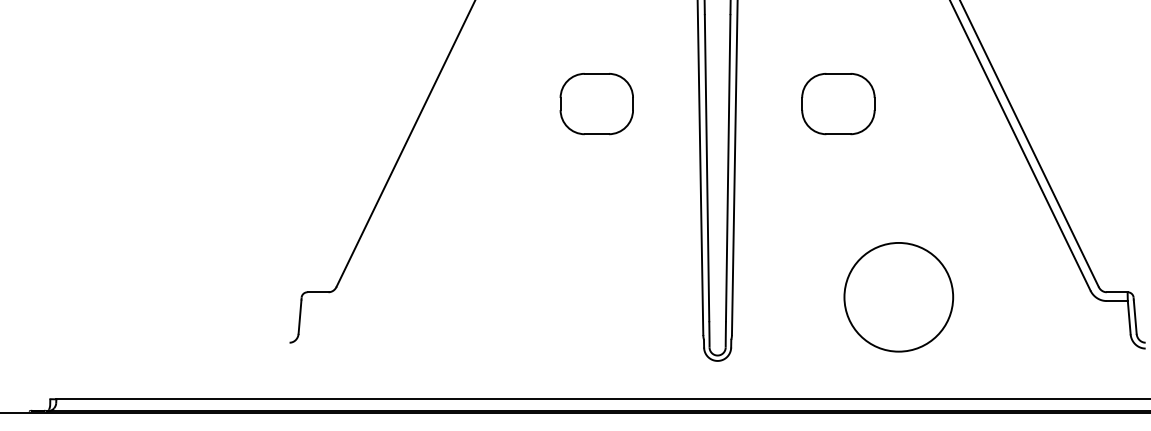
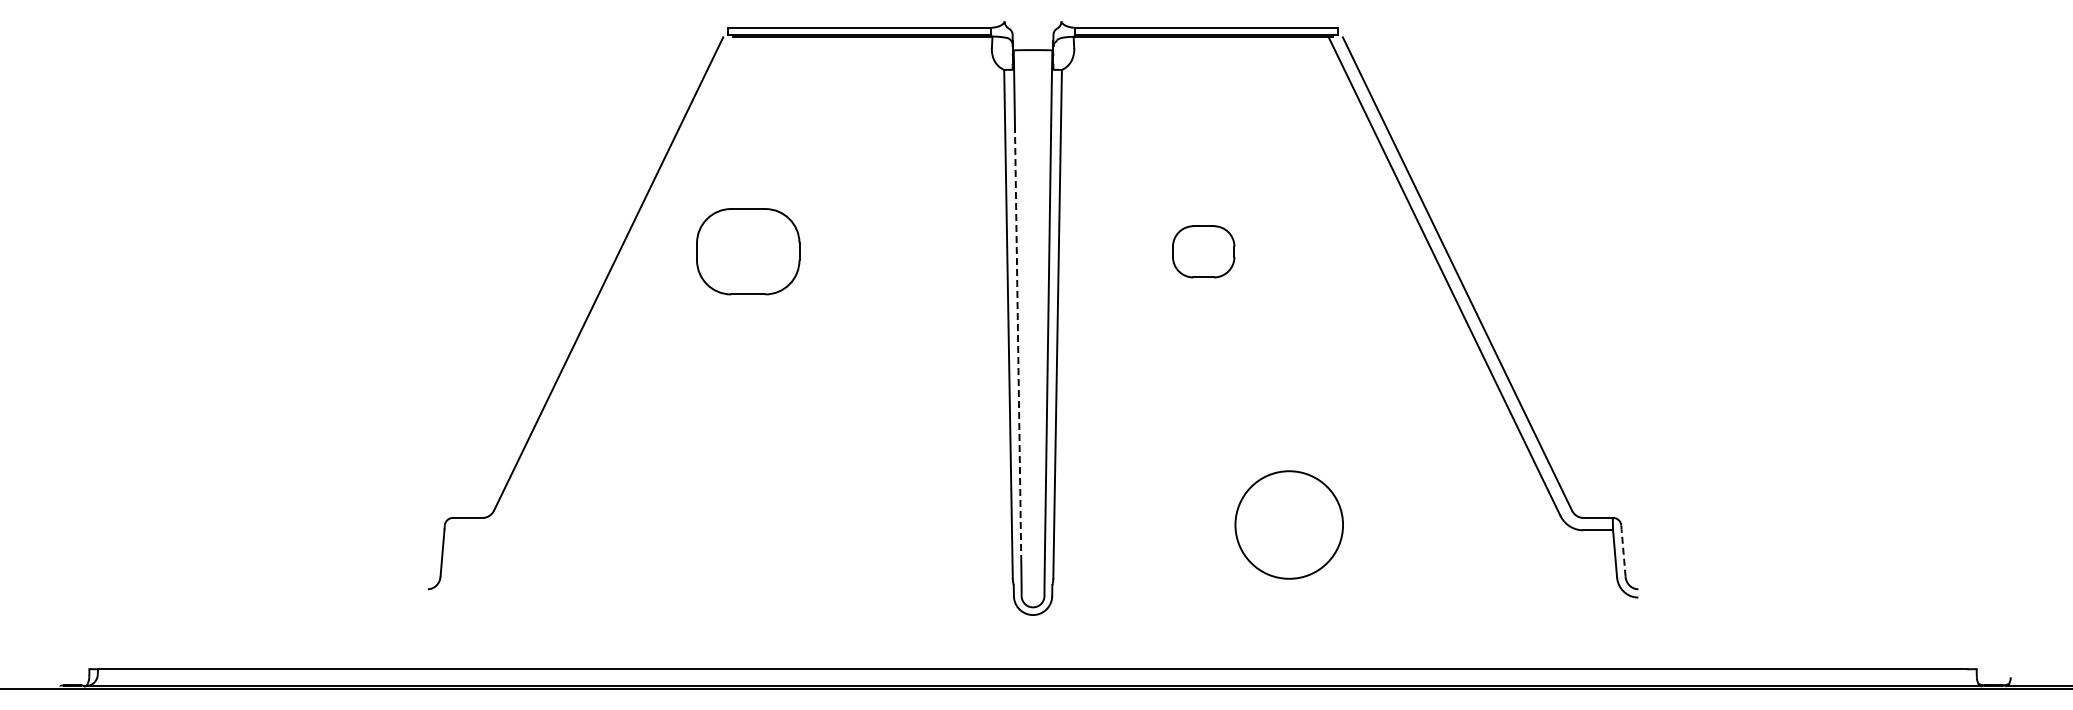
part: (597, 103) -> (748, 251), moved
part: (838, 103) -> (1203, 251), size x0.6
line: (707, 168) -> (1018, 342), solid -> dashed
circle: (898, 296) -> (1289, 524), size x0.7
line: (1135, 317) -> (1623, 553), solid -> dashed

